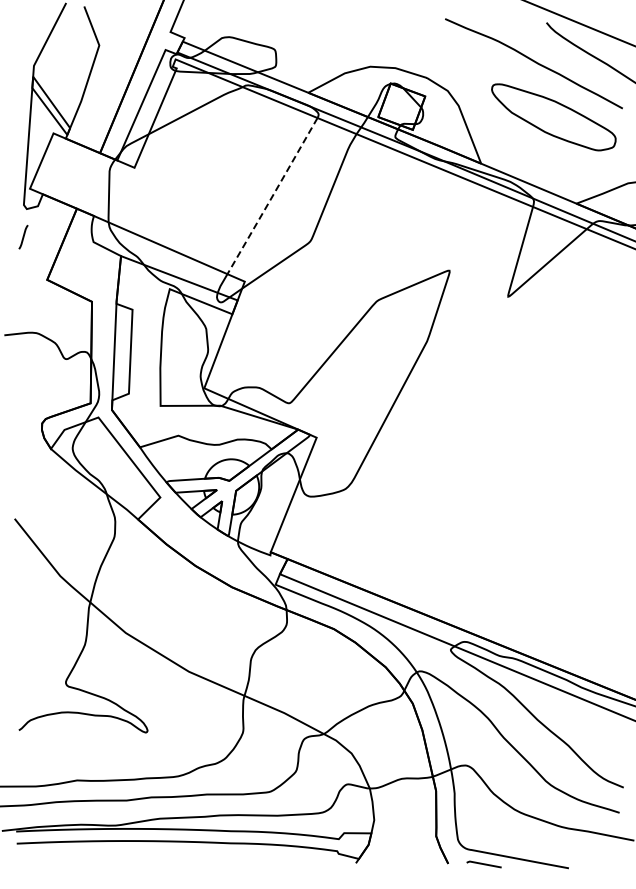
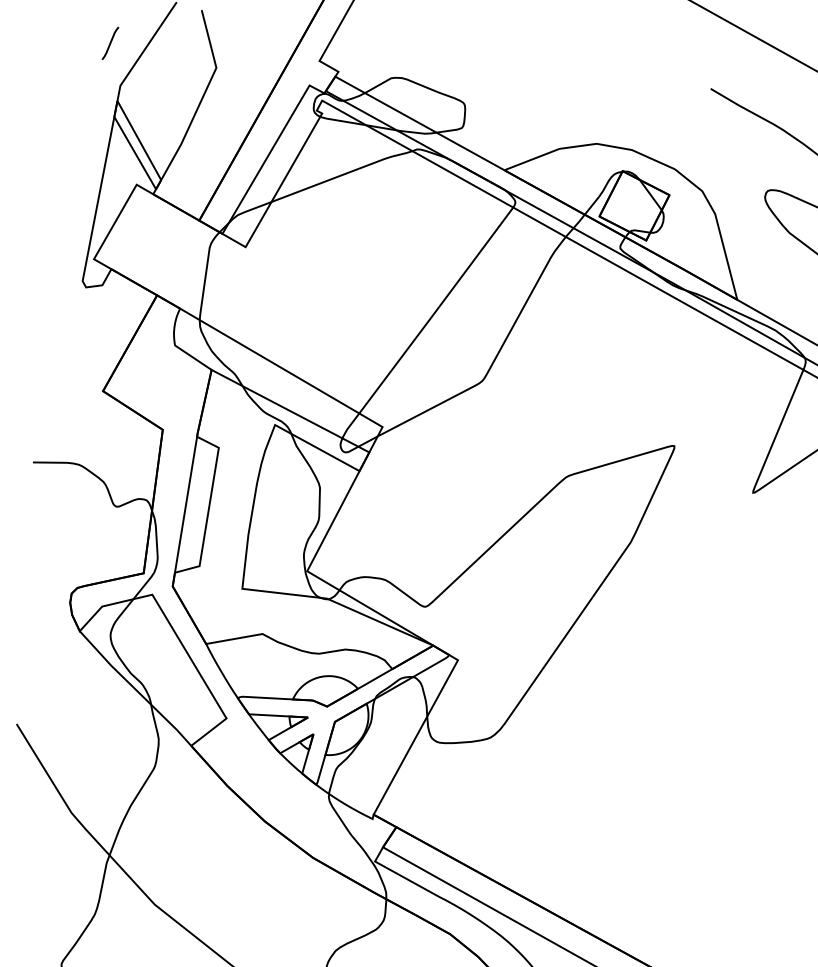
line: (272, 196) -> (436, 311), dashed -> solid
line: (23, 236) -> (110, 42), moved

